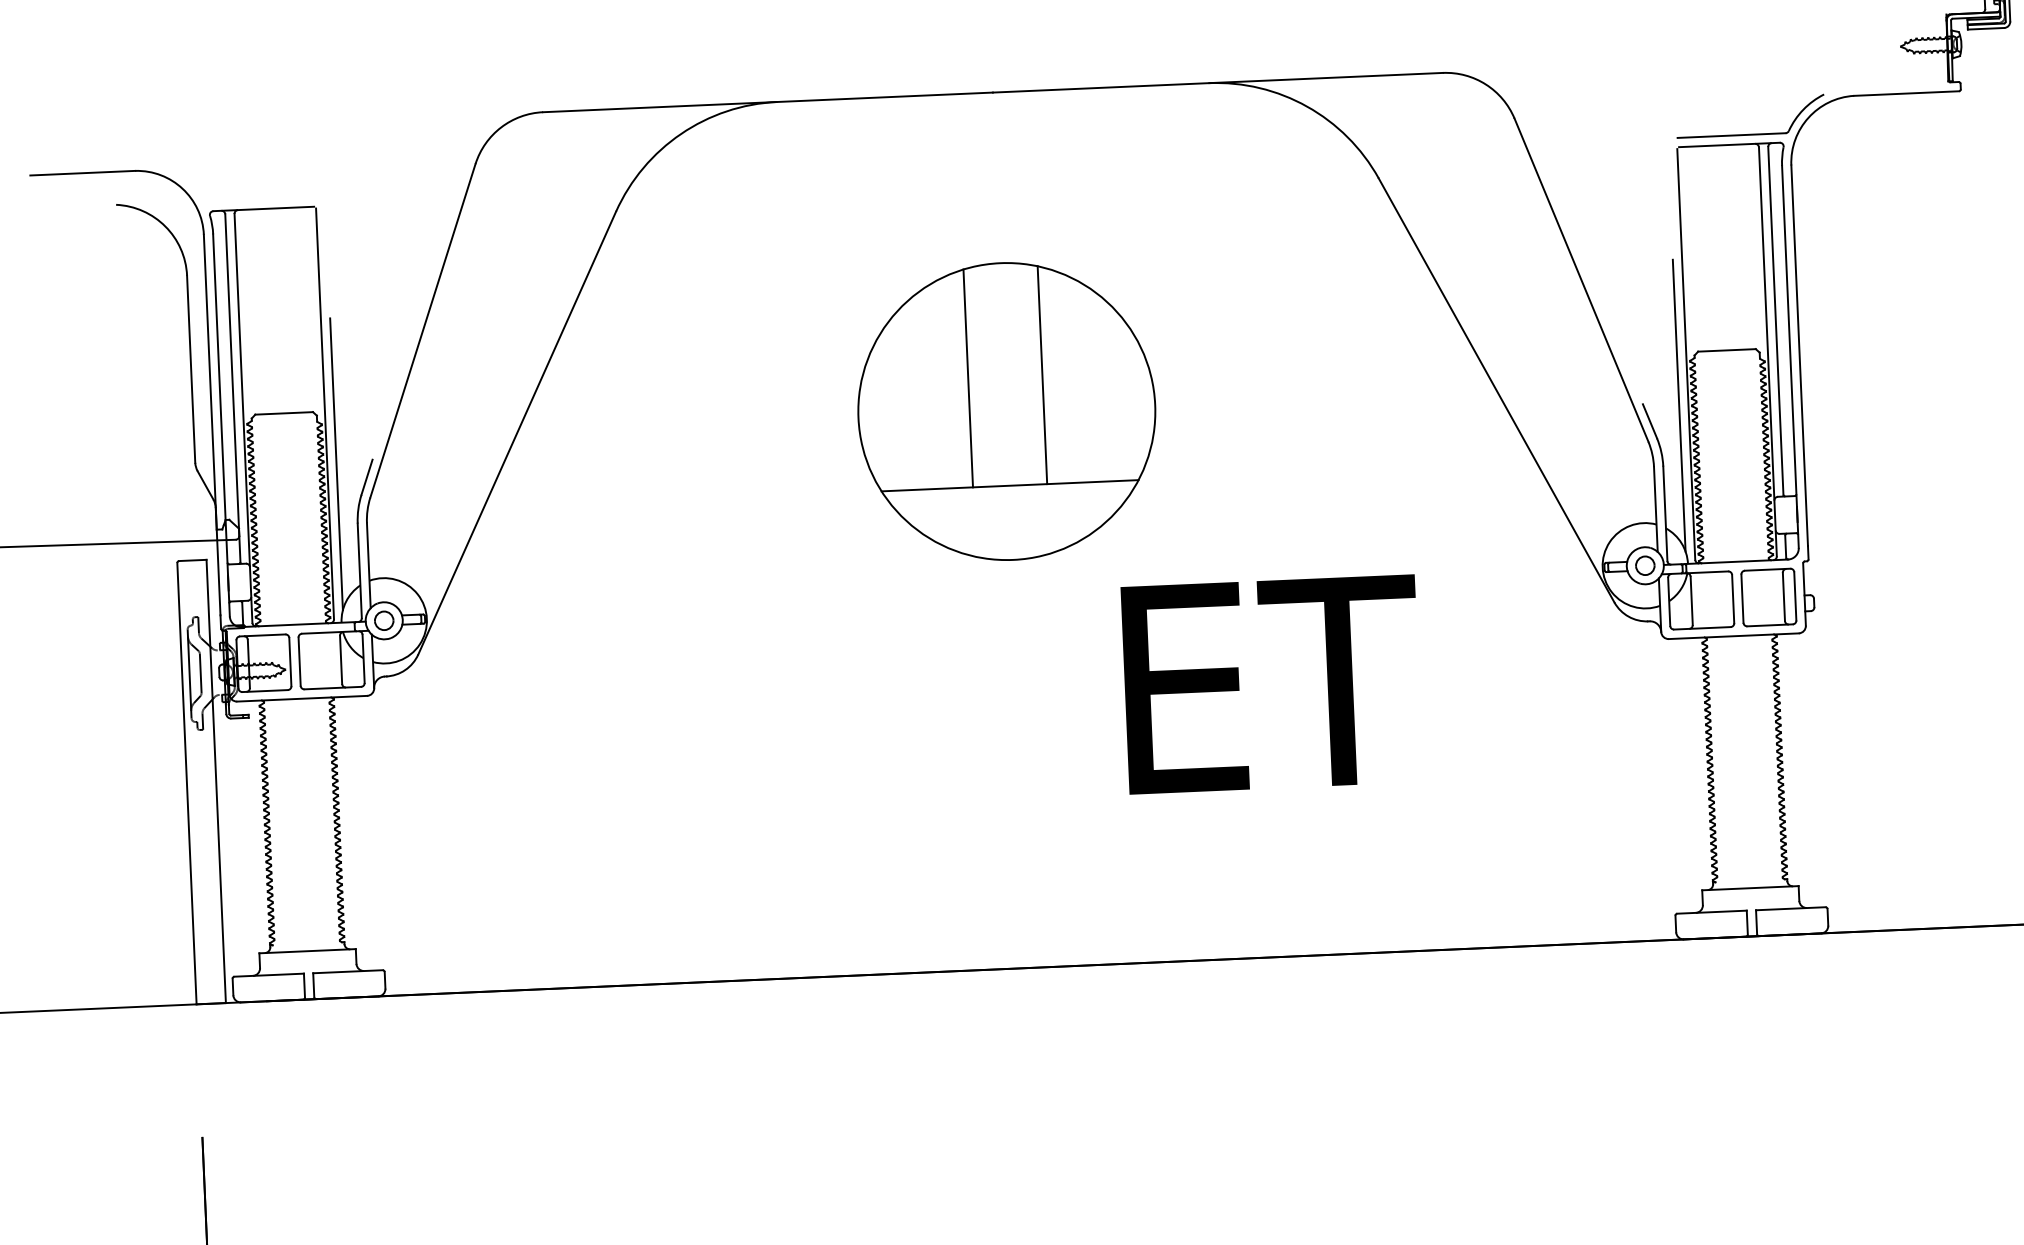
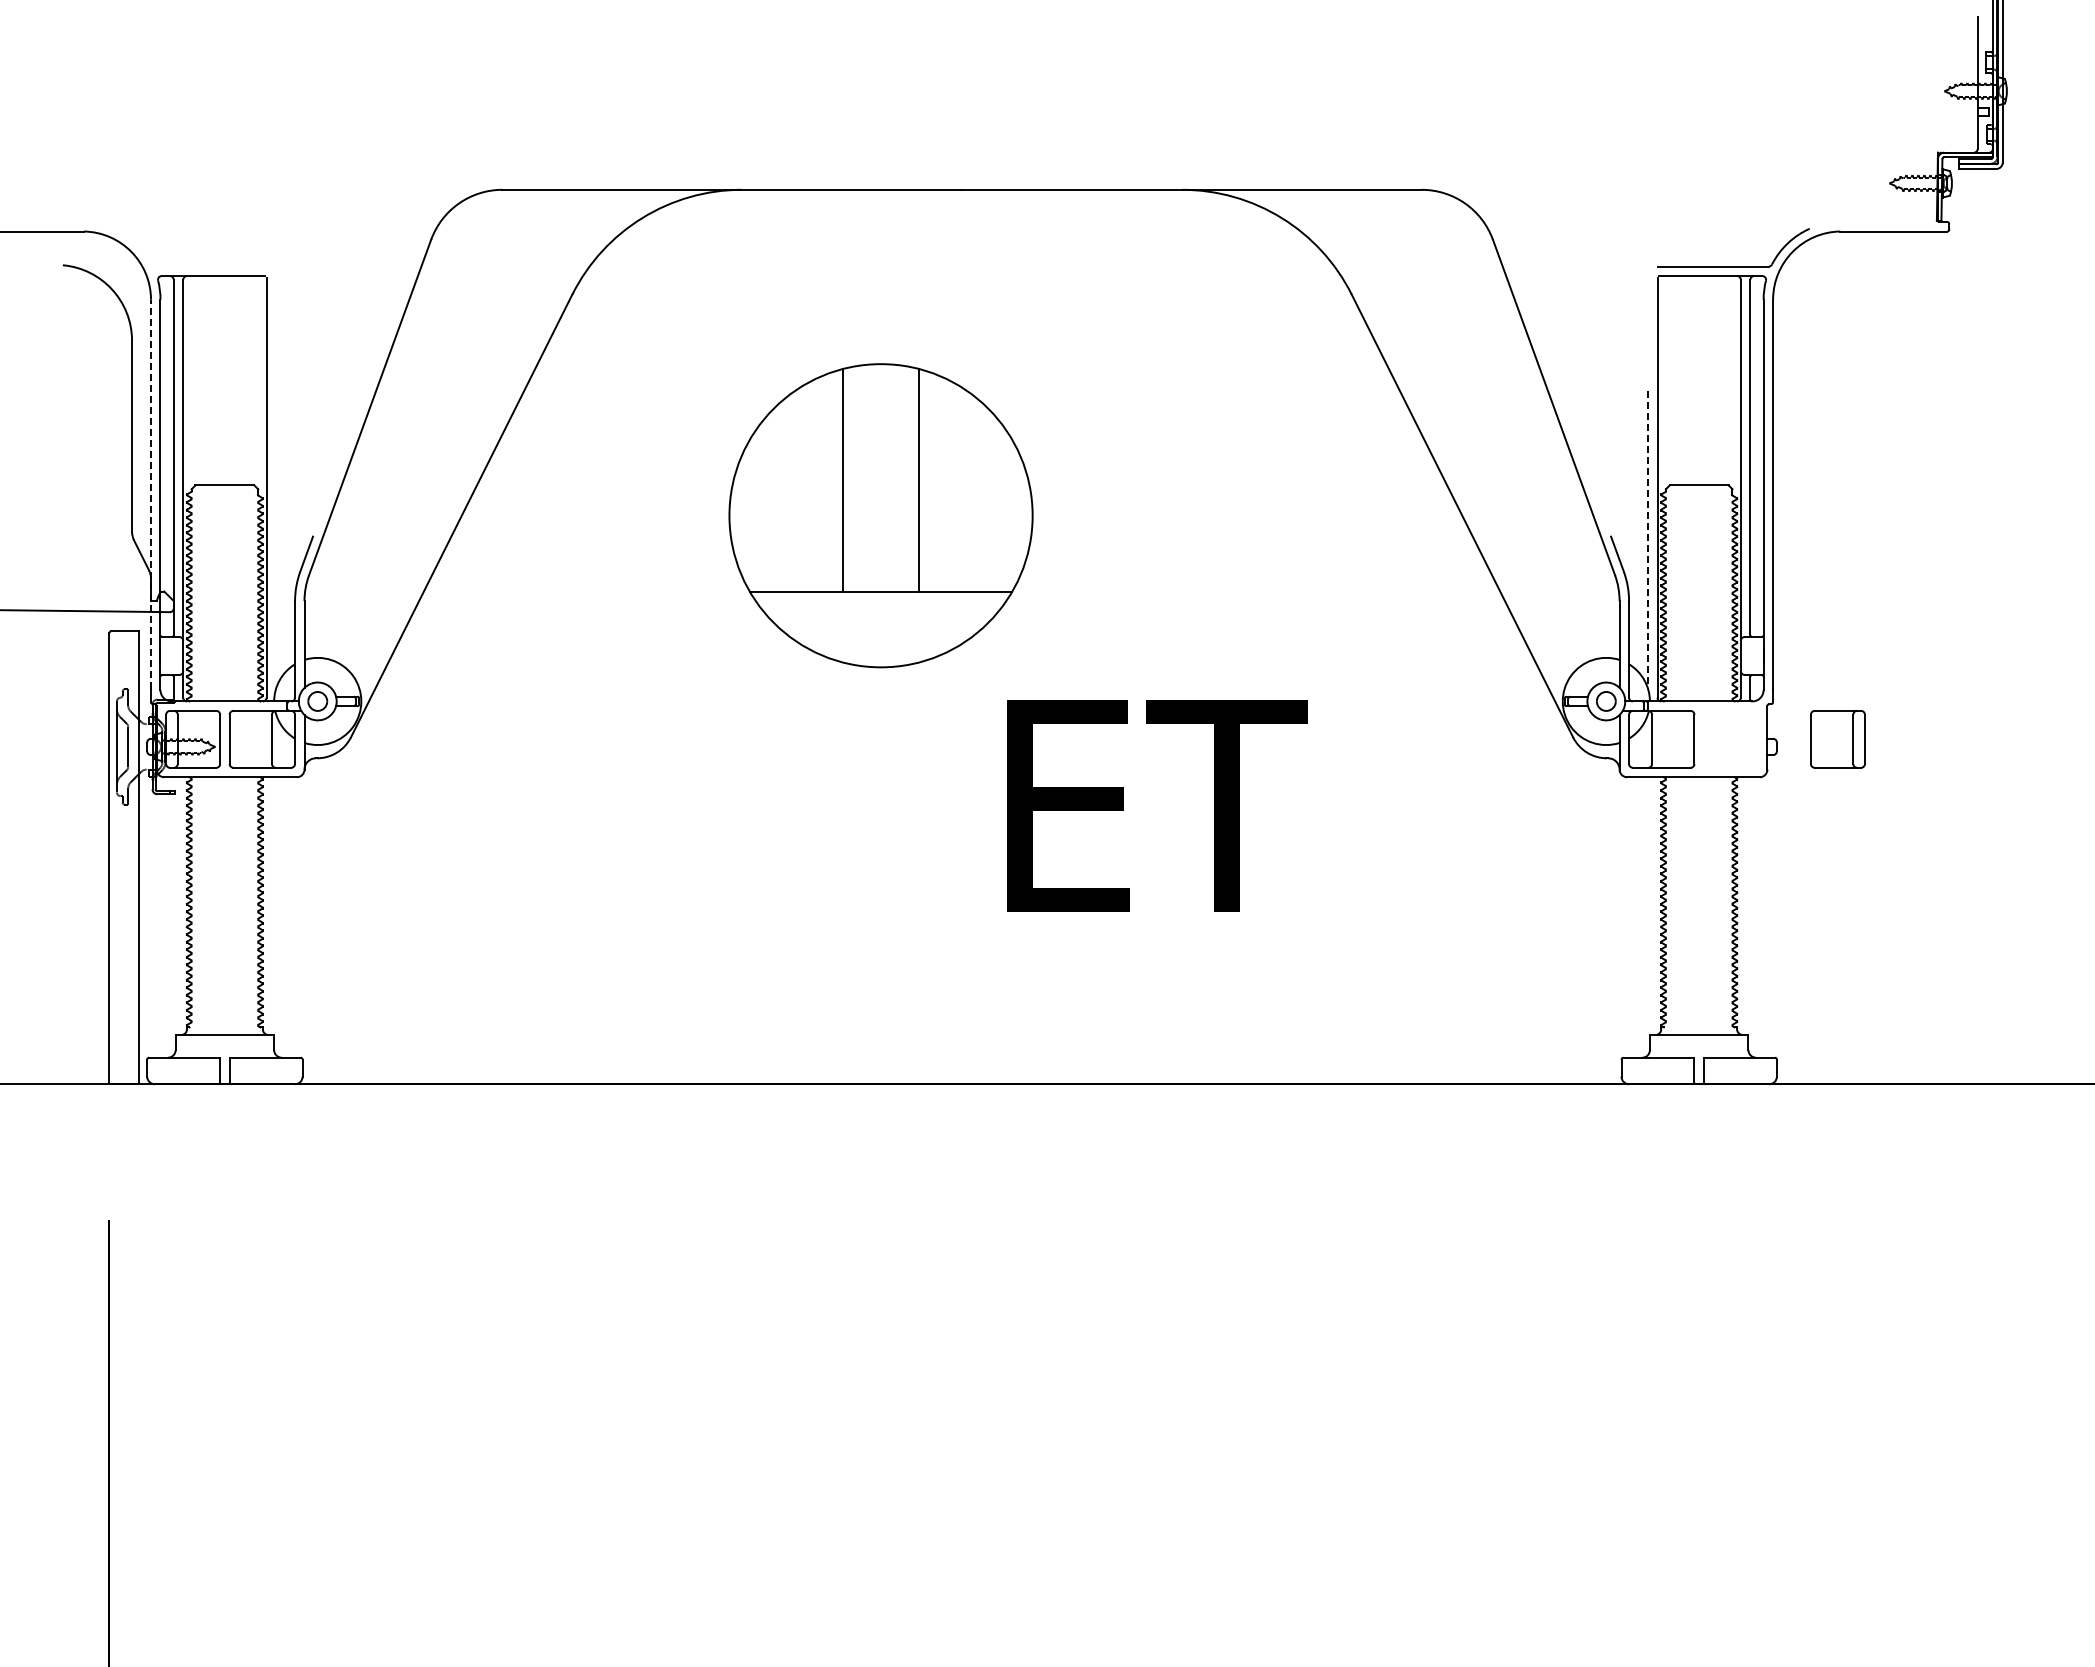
line: (1679, 406) -> (1648, 540), solid -> dashed
part: (1006, 411) -> (880, 515), moved
line: (212, 424) -> (151, 493), solid -> dashed
line: (336, 464) -> (276, 539), removed
part: (1768, 597) -> (1837, 739), moved
text: (1272, 684) -> (1157, 805), moved

